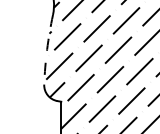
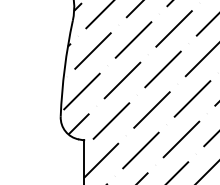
arc: (47, 49) -> (65, 68), dashed -> solid

